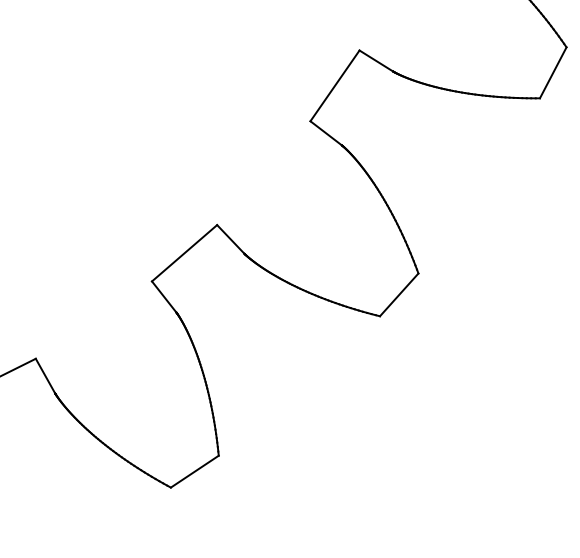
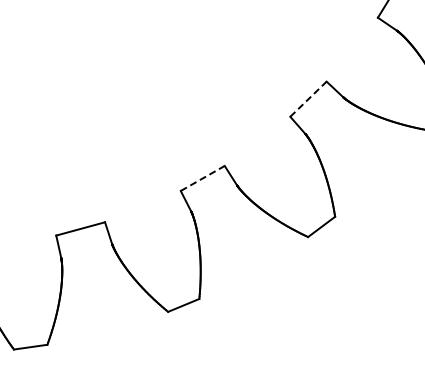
line: (334, 84) -> (308, 98), solid -> dashed
line: (185, 253) -> (203, 178), solid -> dashed

